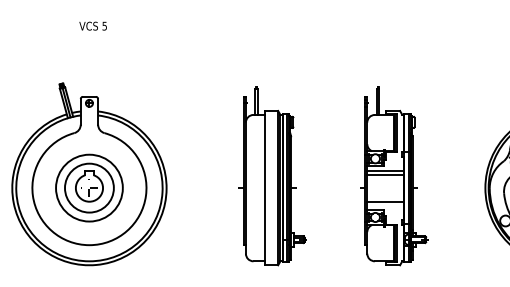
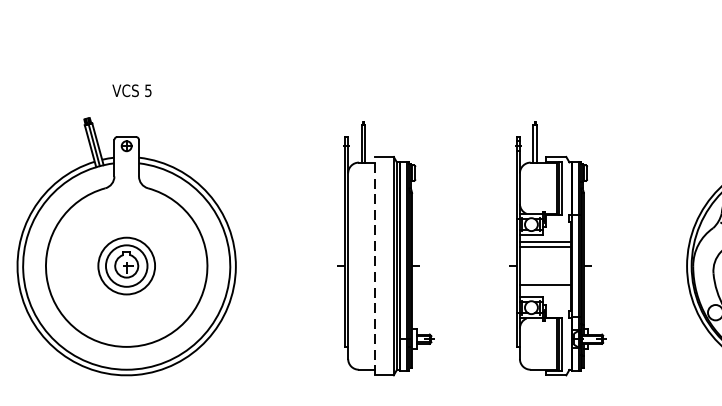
text: (92, 25) -> (131, 89), moved
part: (89, 187) -> (126, 265), size x0.6
line: (264, 187) -> (374, 265), solid -> dashed

